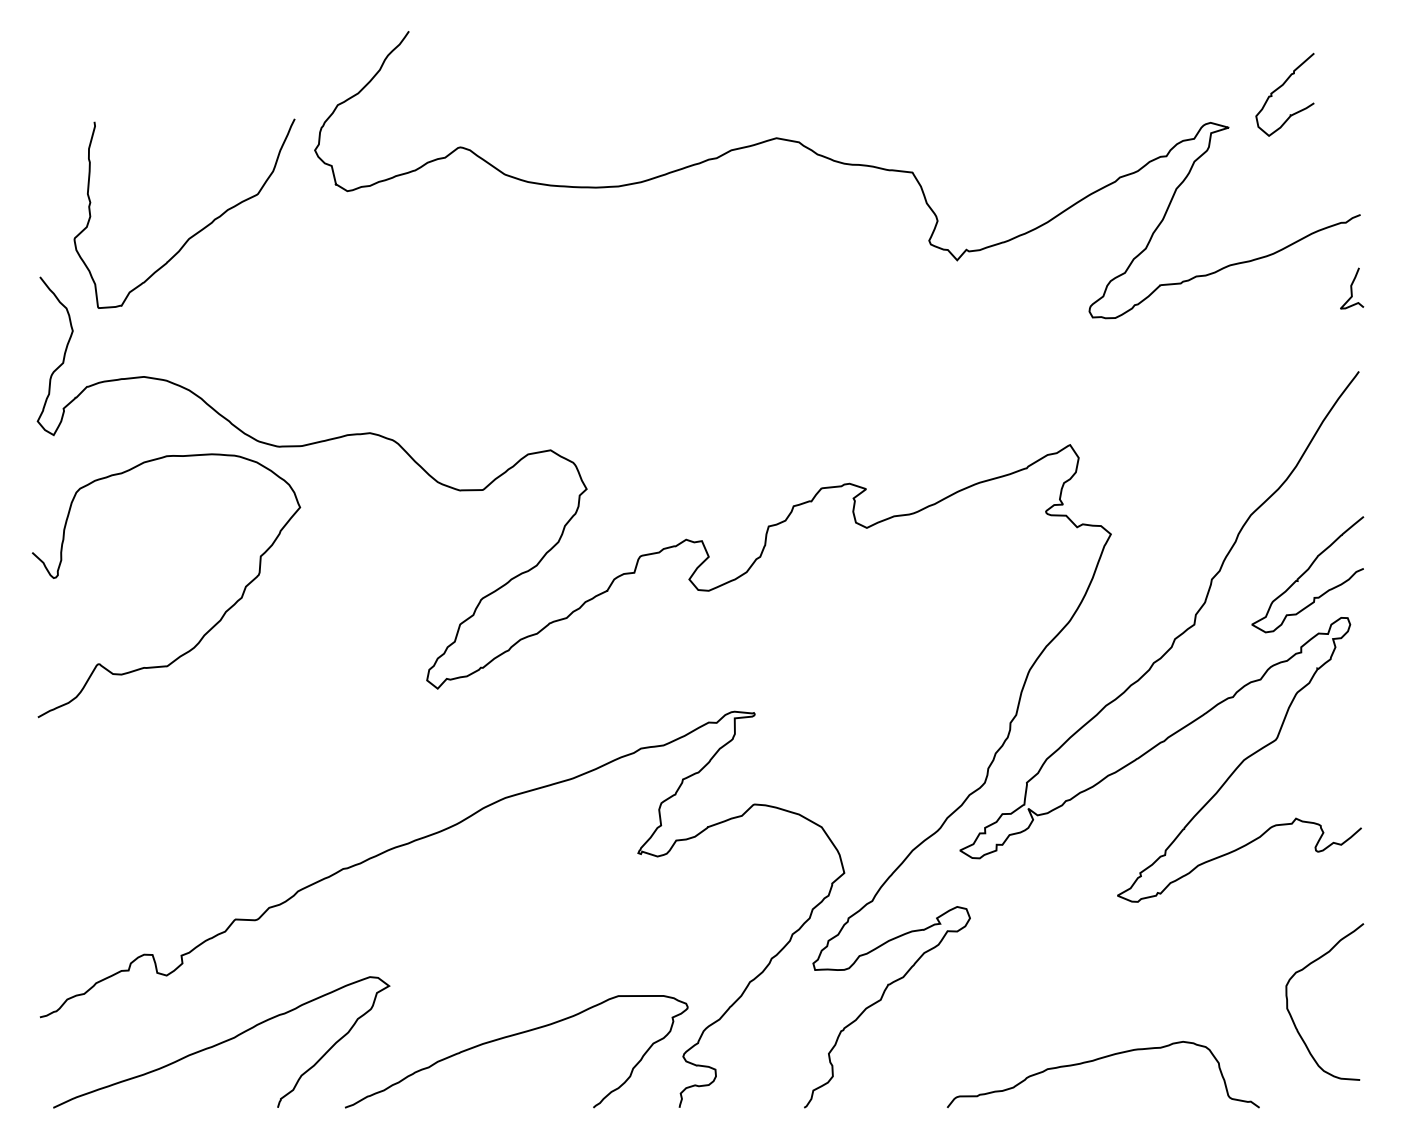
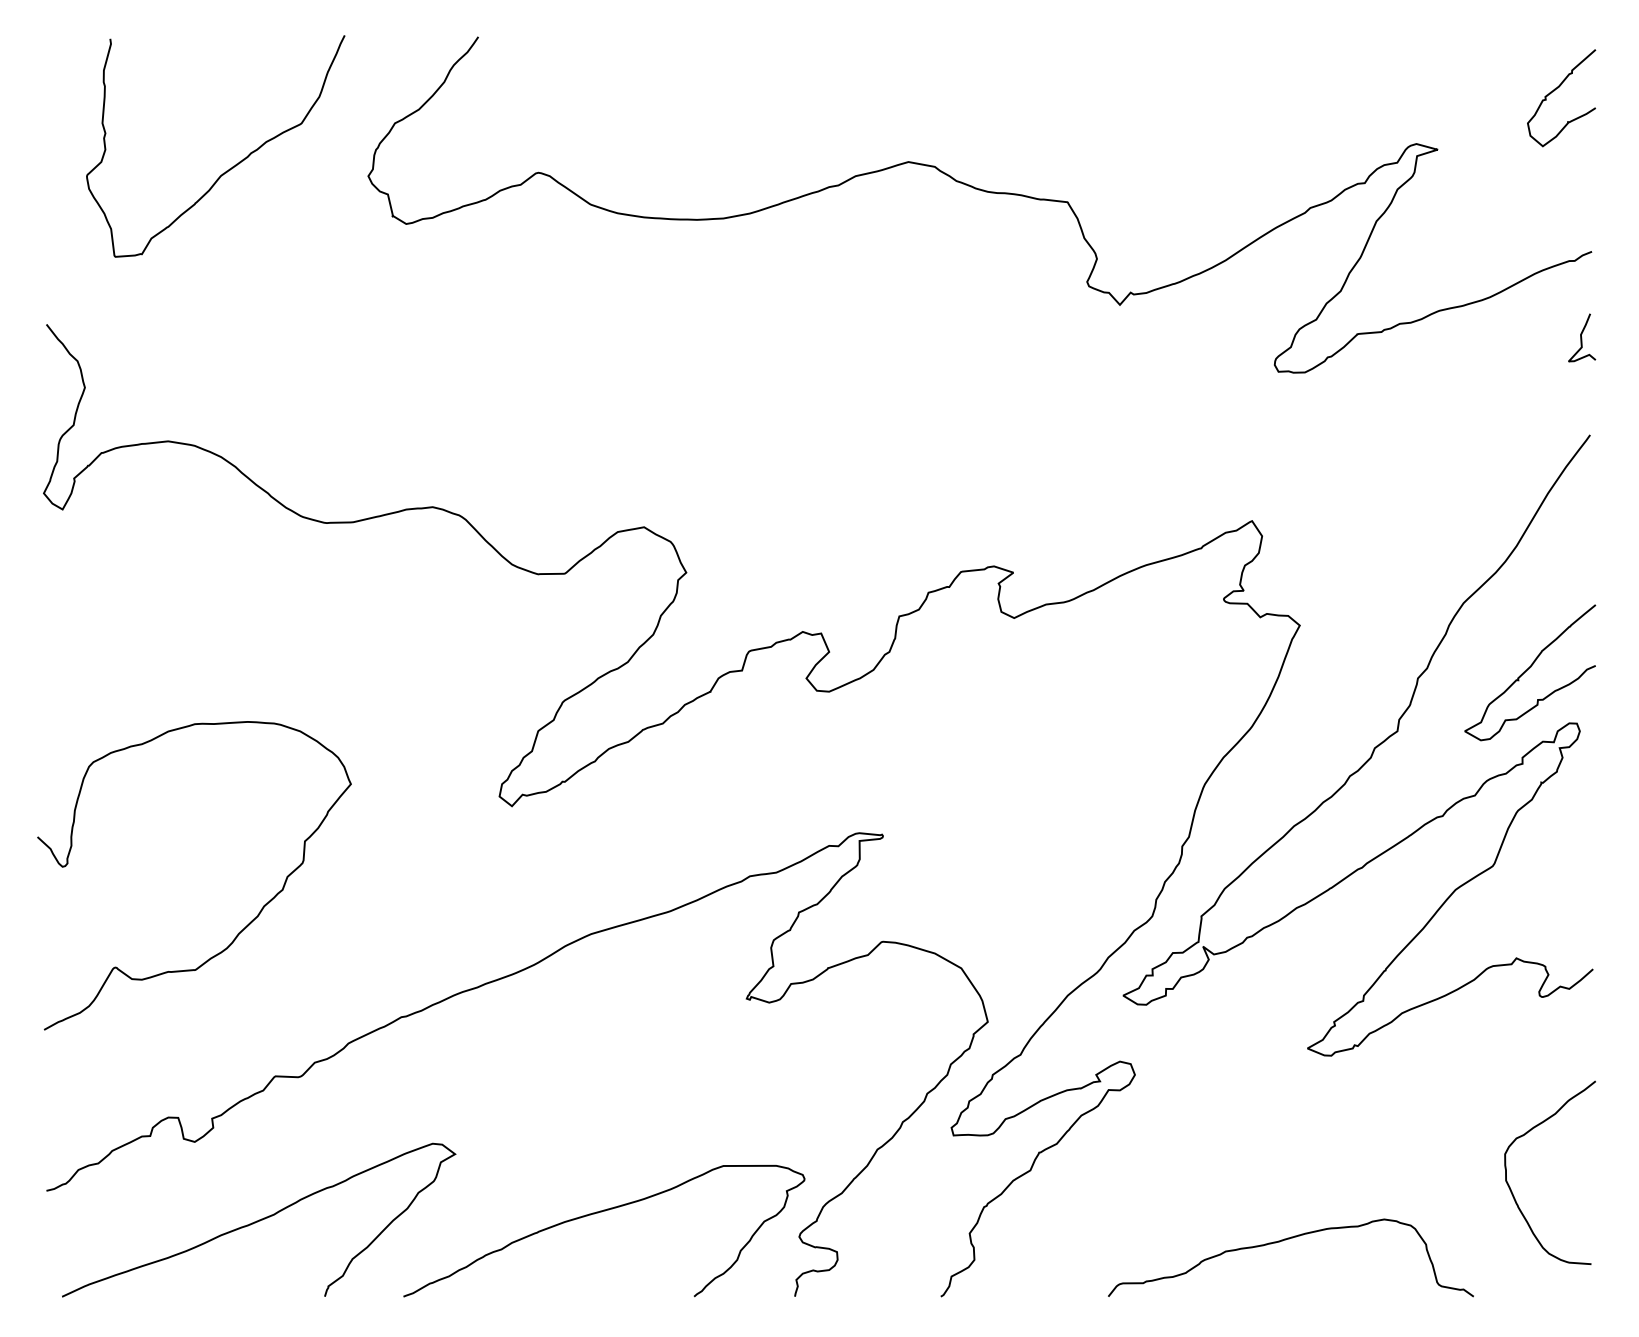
curve: (1278, 89) -> (1554, 91), moved
curve: (196, 232) -> (229, 168), moved
curve: (204, 634) -> (238, 932), moved

